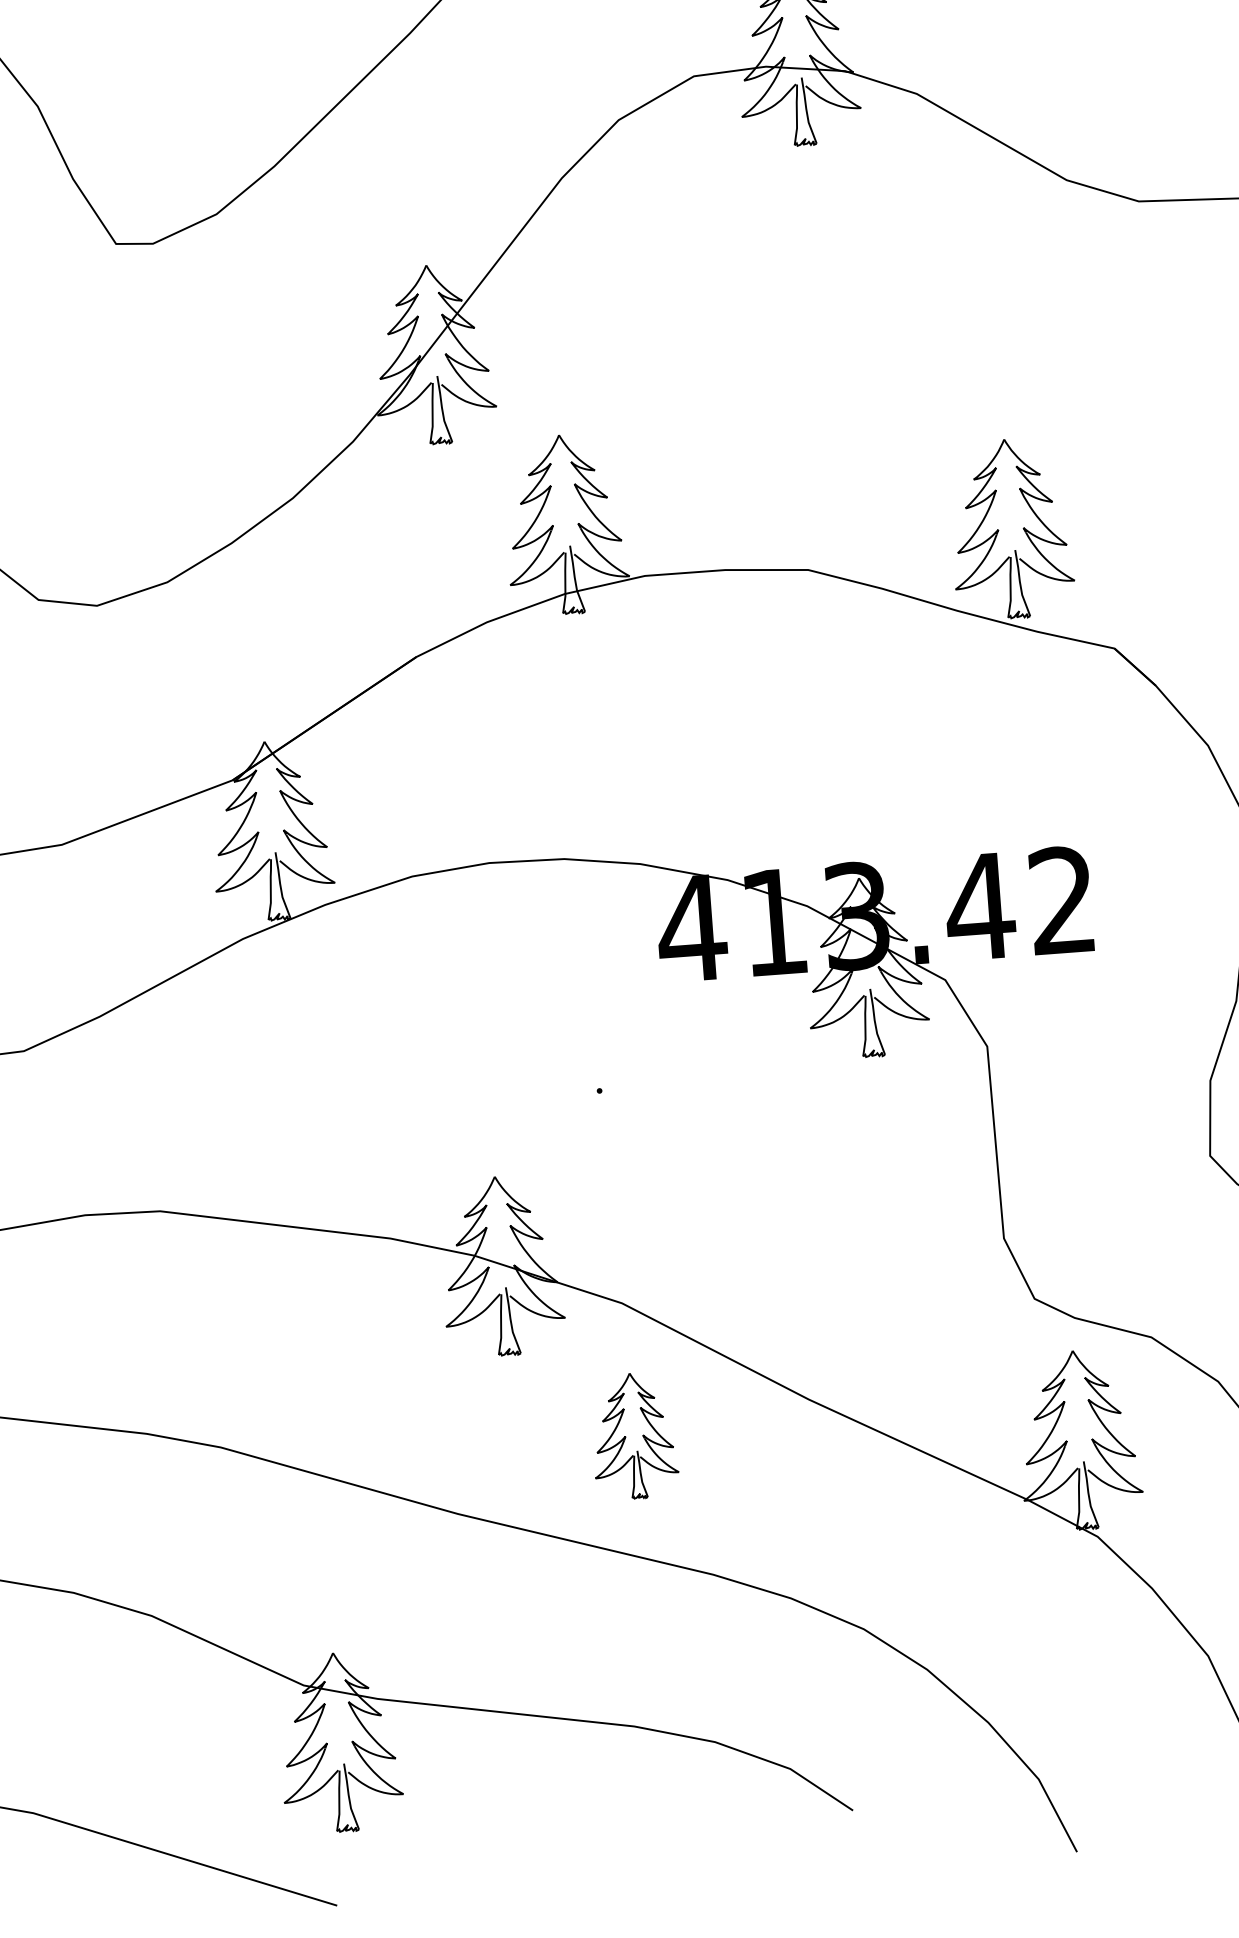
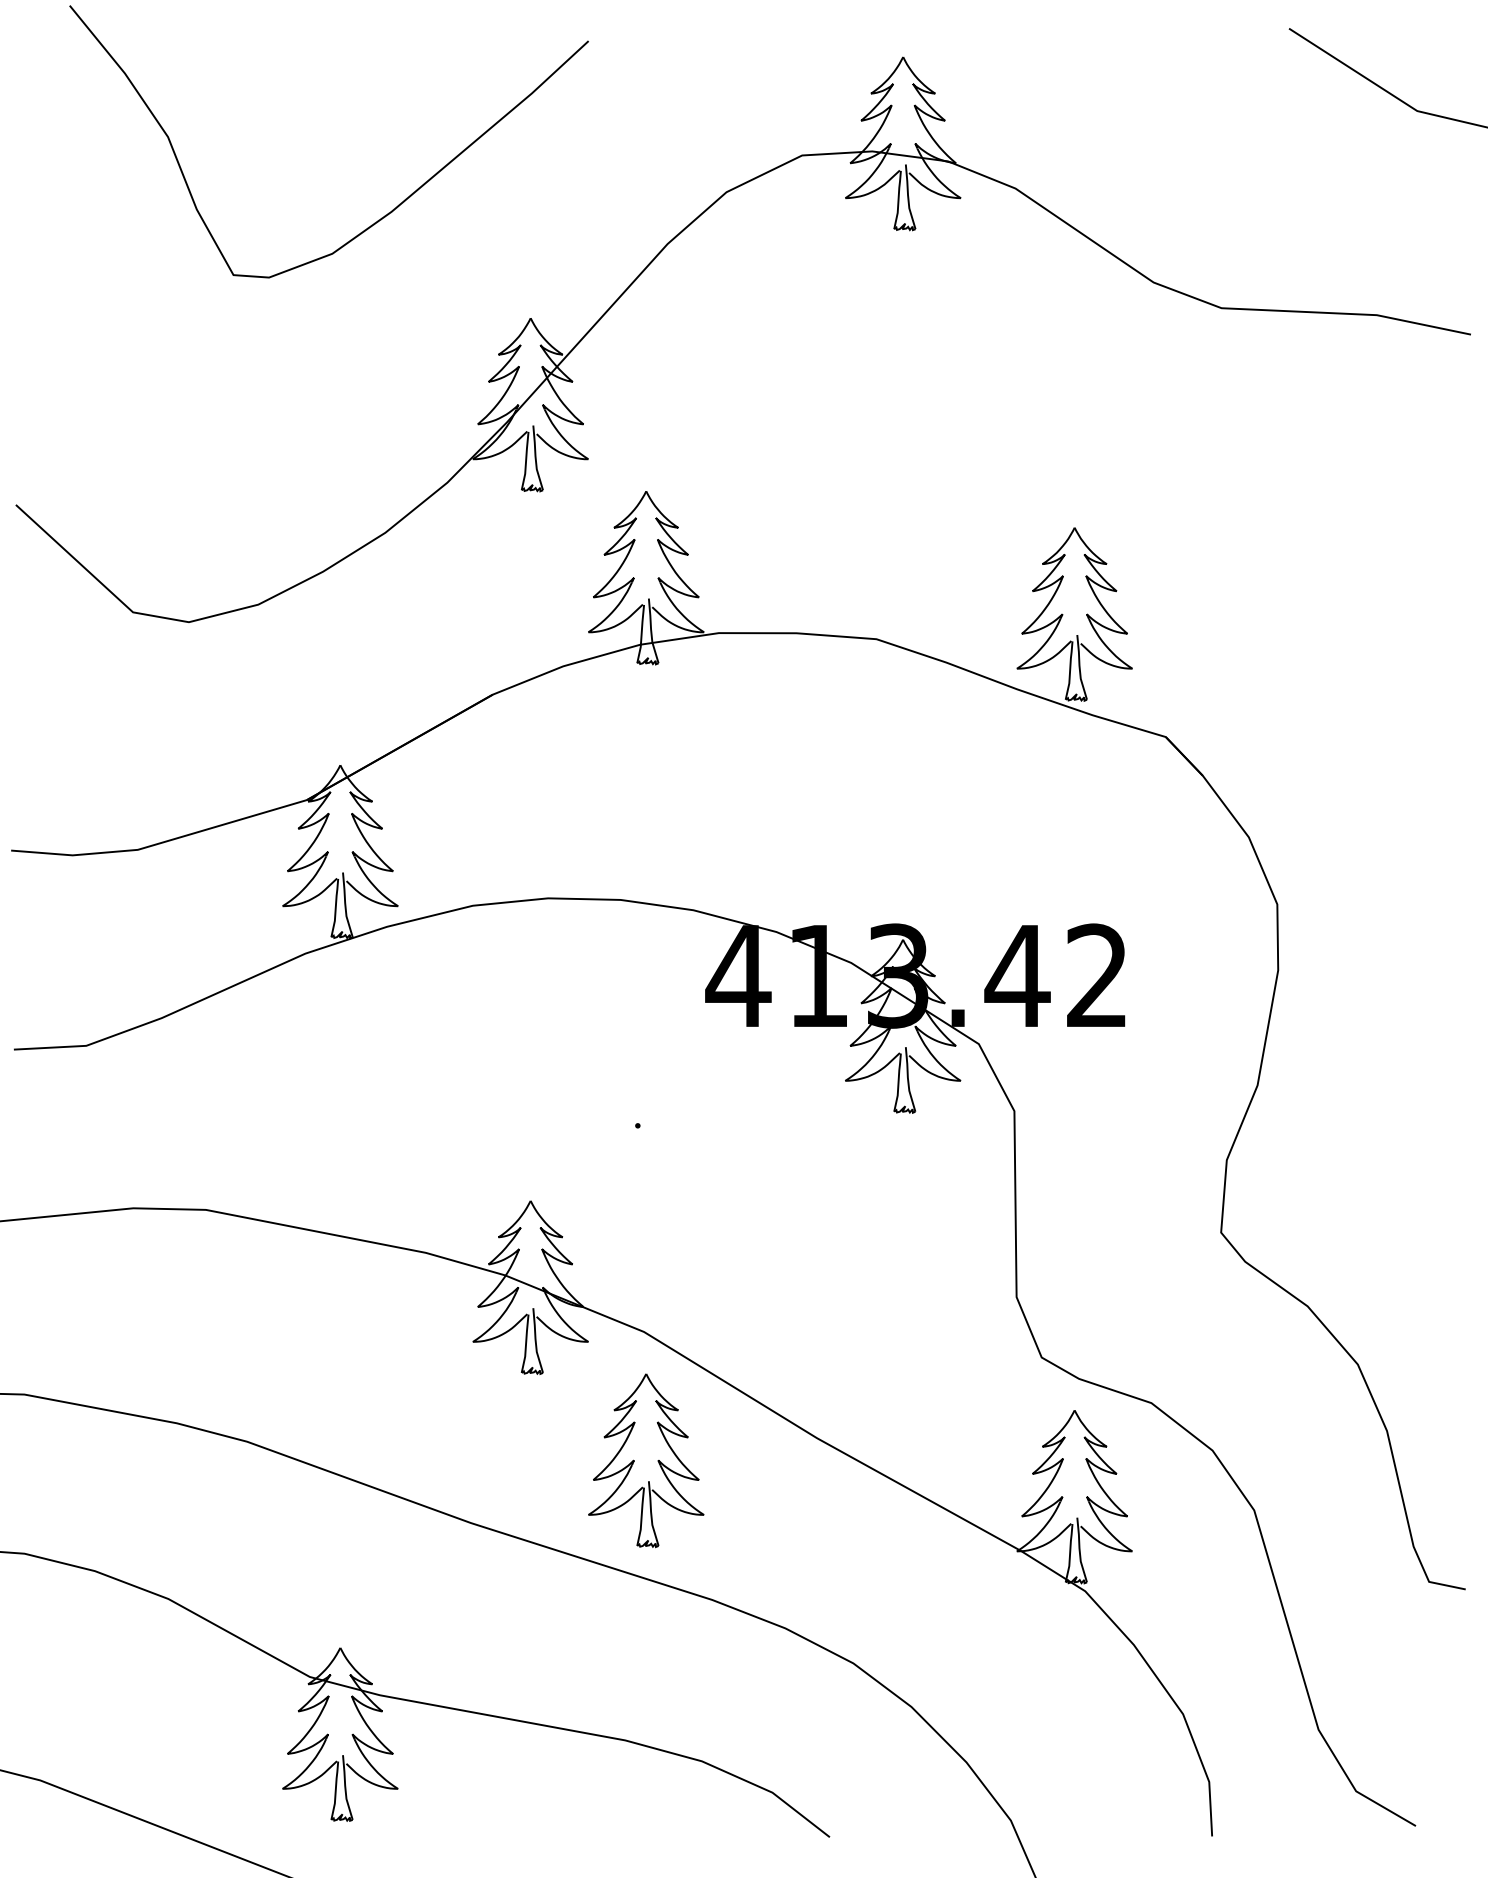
part: (634, 1435) -> (646, 1460), size x1.43

